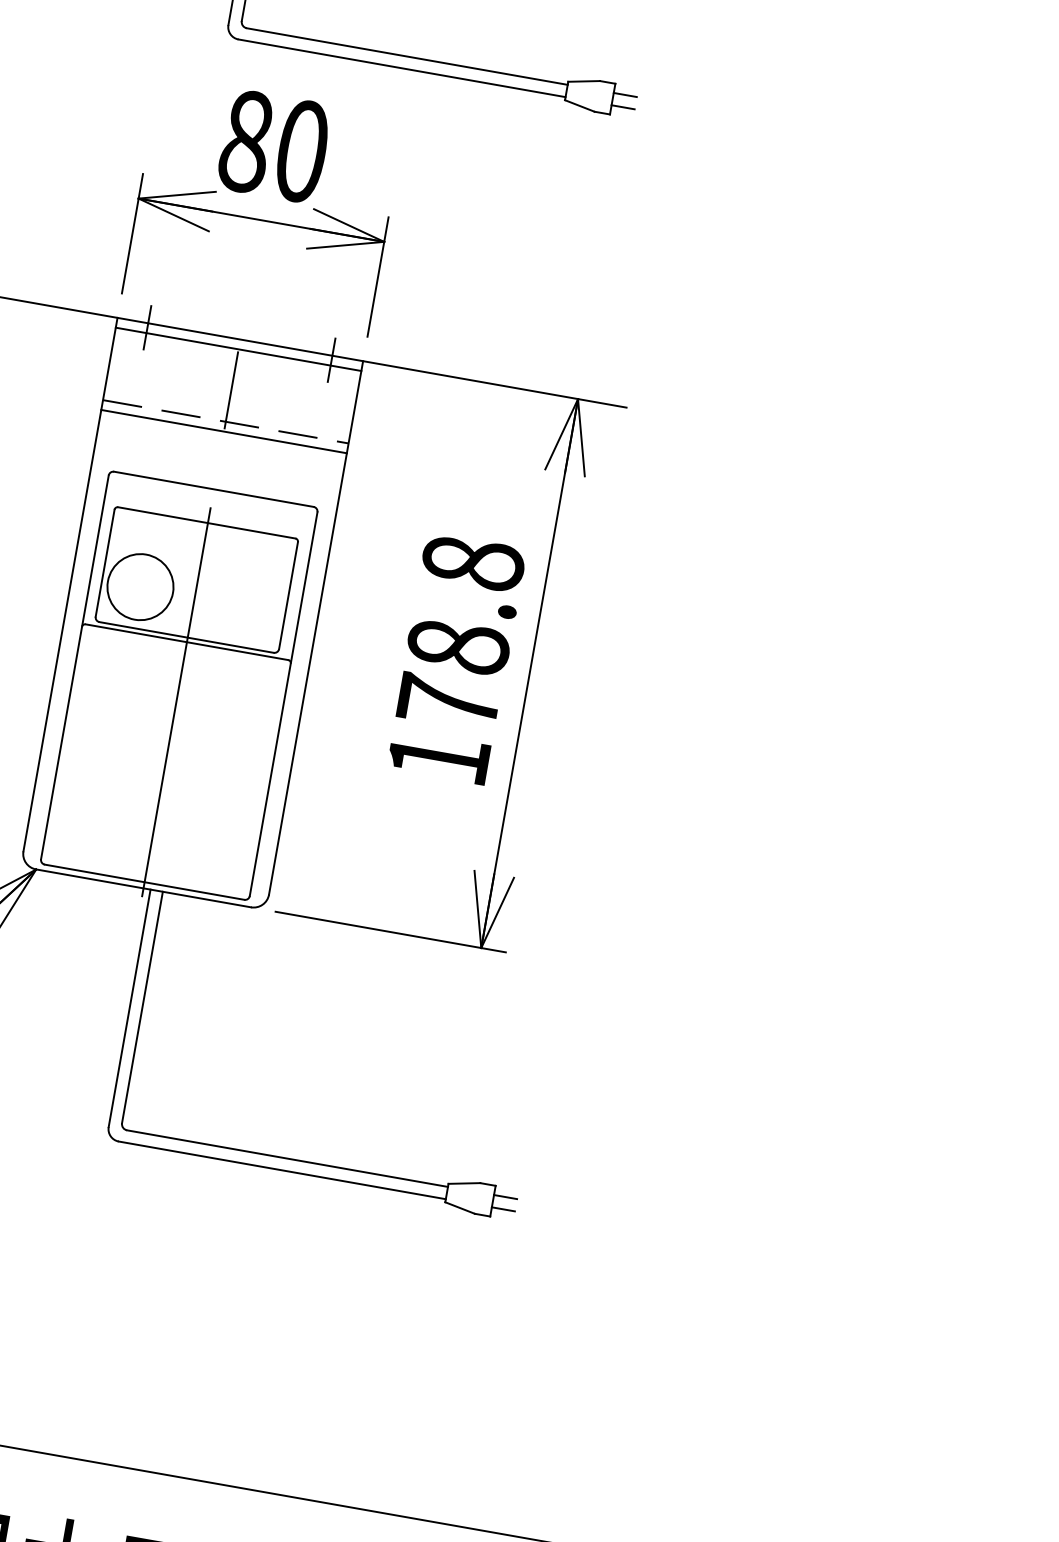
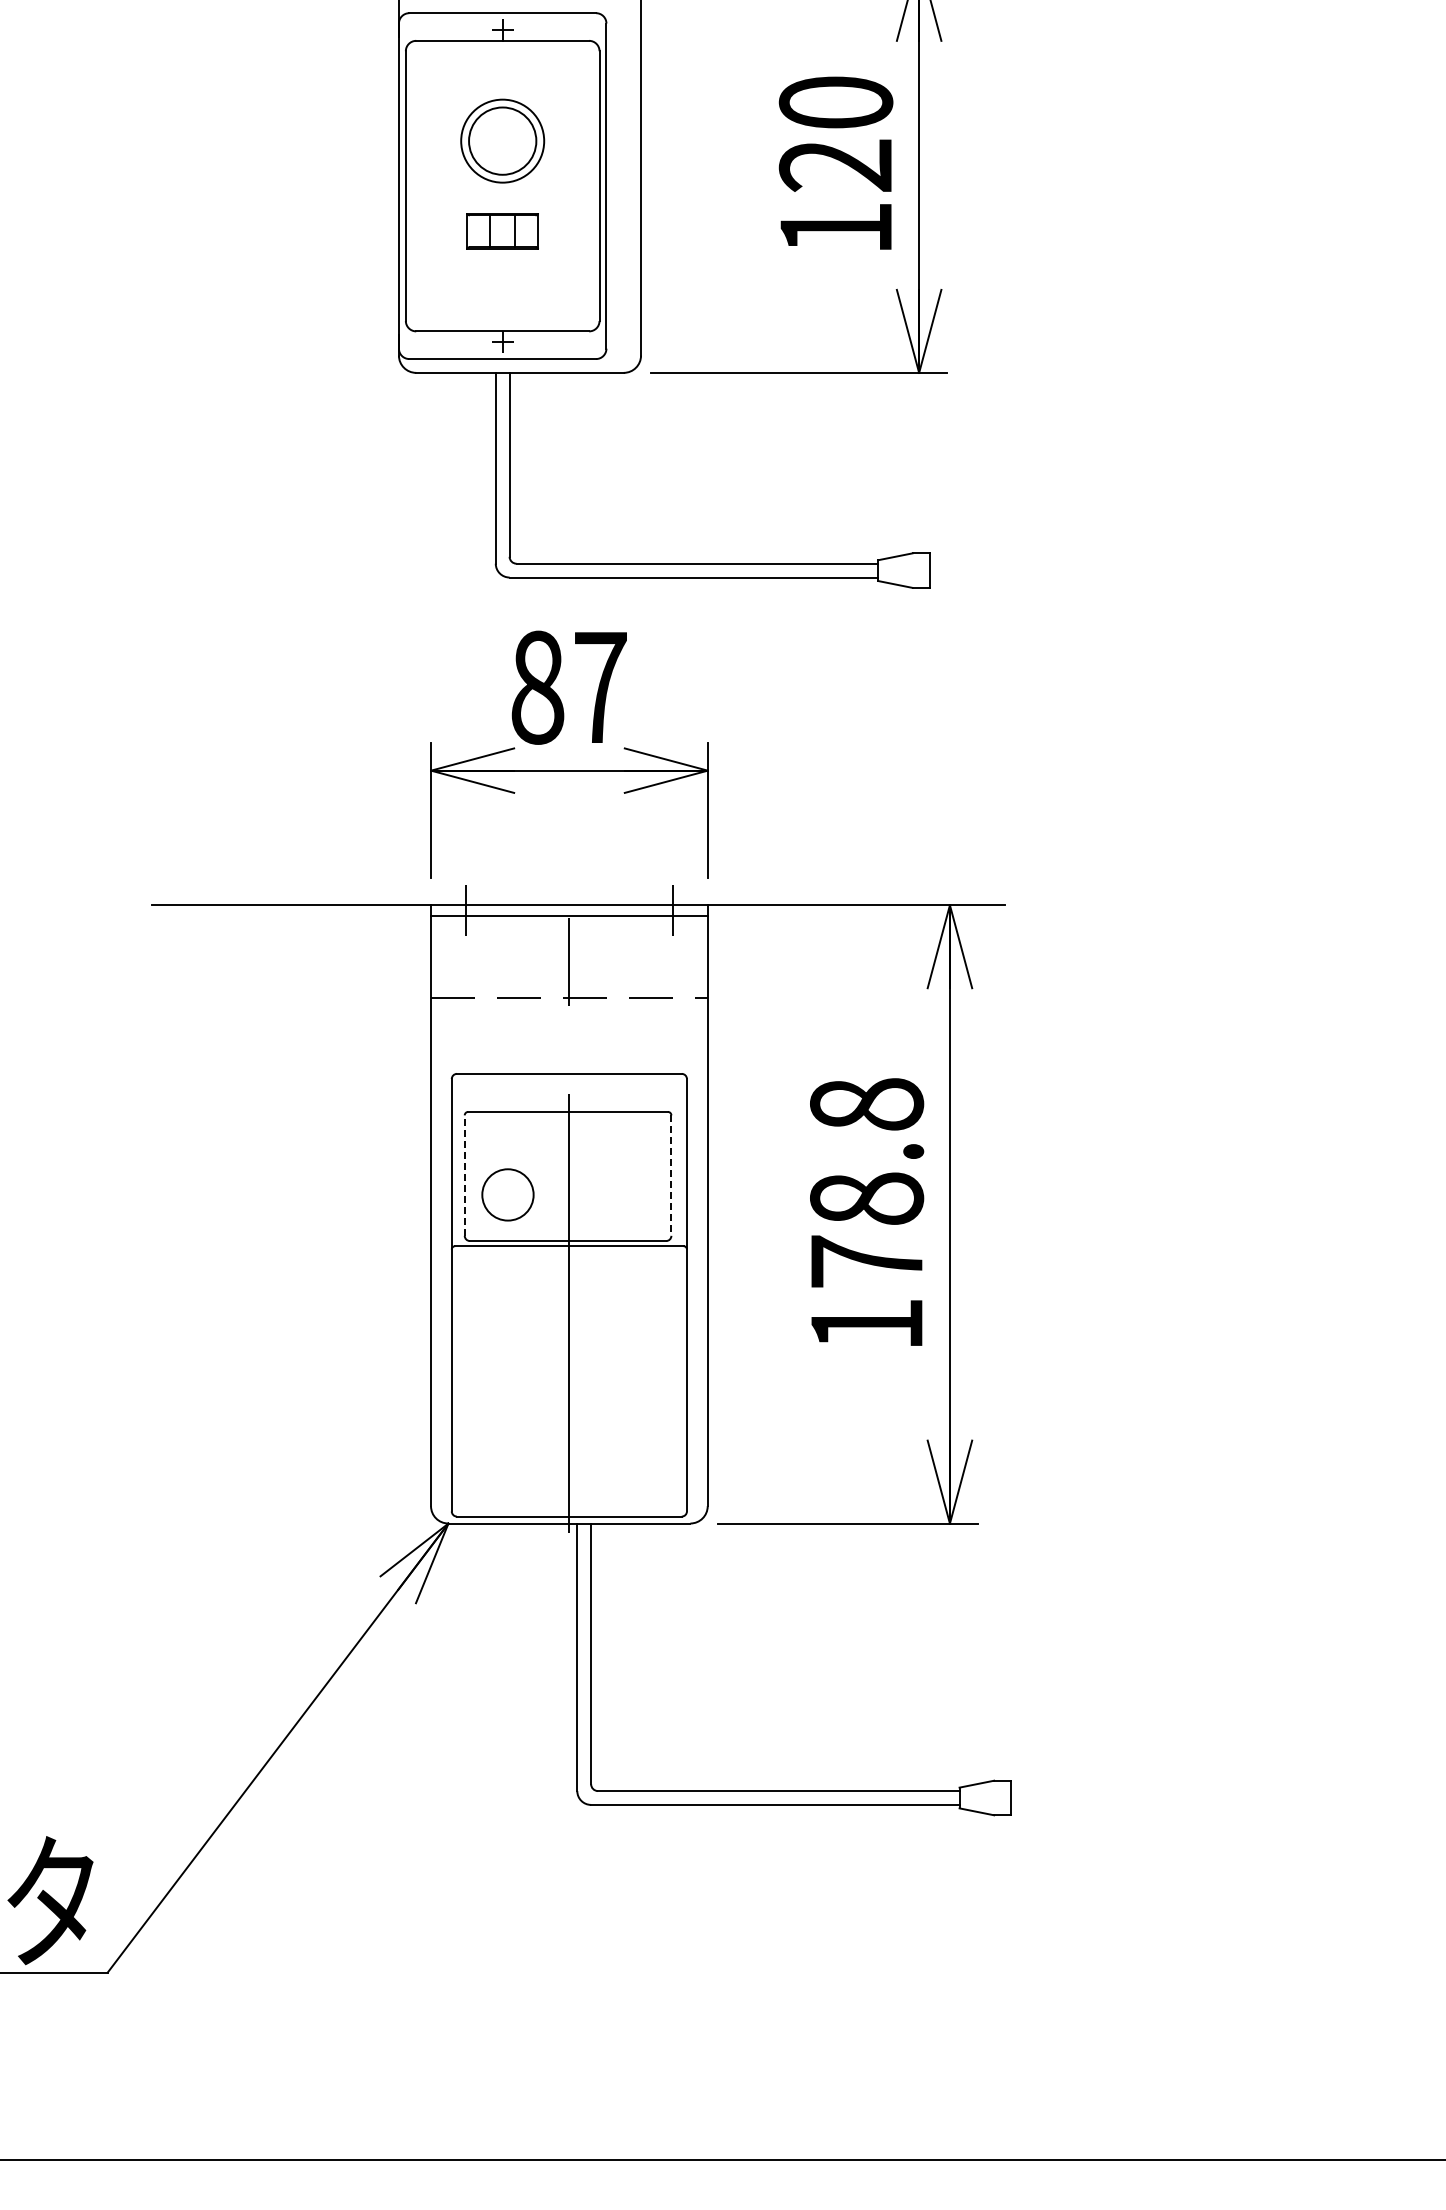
line: (624, 94) -> (942, 563), removed
line: (622, 107) -> (942, 577), removed
text: (302, 151) -> (600, 687), 80 -> 87
line: (224, 431) -> (569, 1008), removed
line: (104, 563) -> (464, 1175), solid -> dashed
circle: (140, 586) -> (507, 1194), size x0.7
line: (288, 596) -> (671, 1176), solid -> dashed
line: (505, 1197) -> (1024, 1791), removed
line: (503, 1208) -> (1024, 1804), removed

